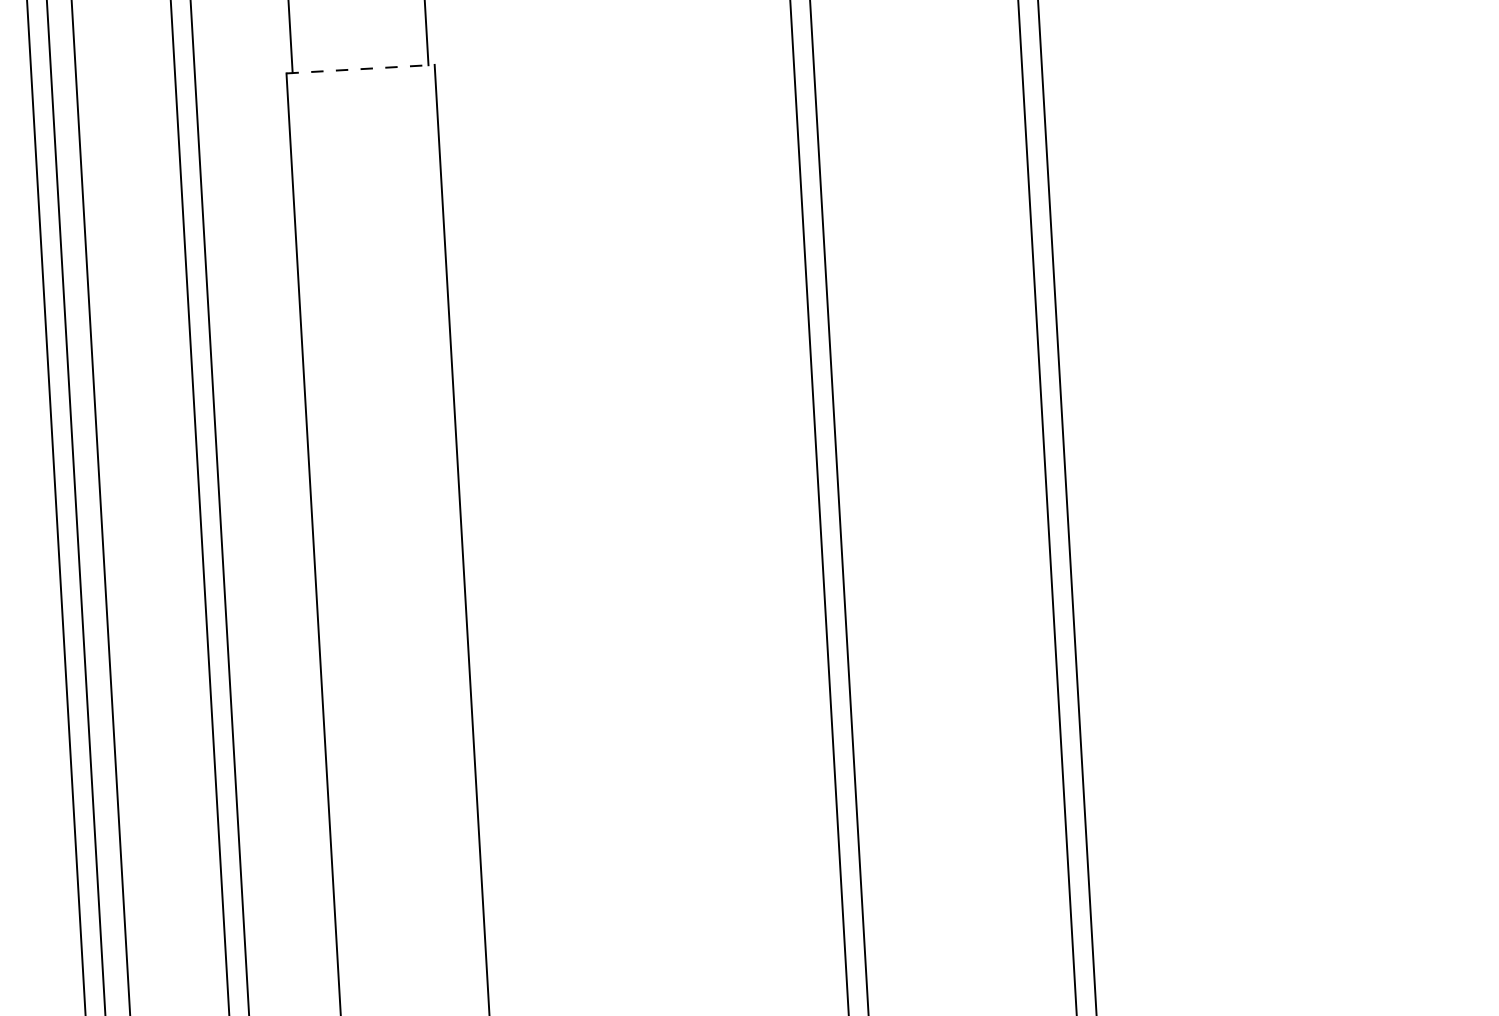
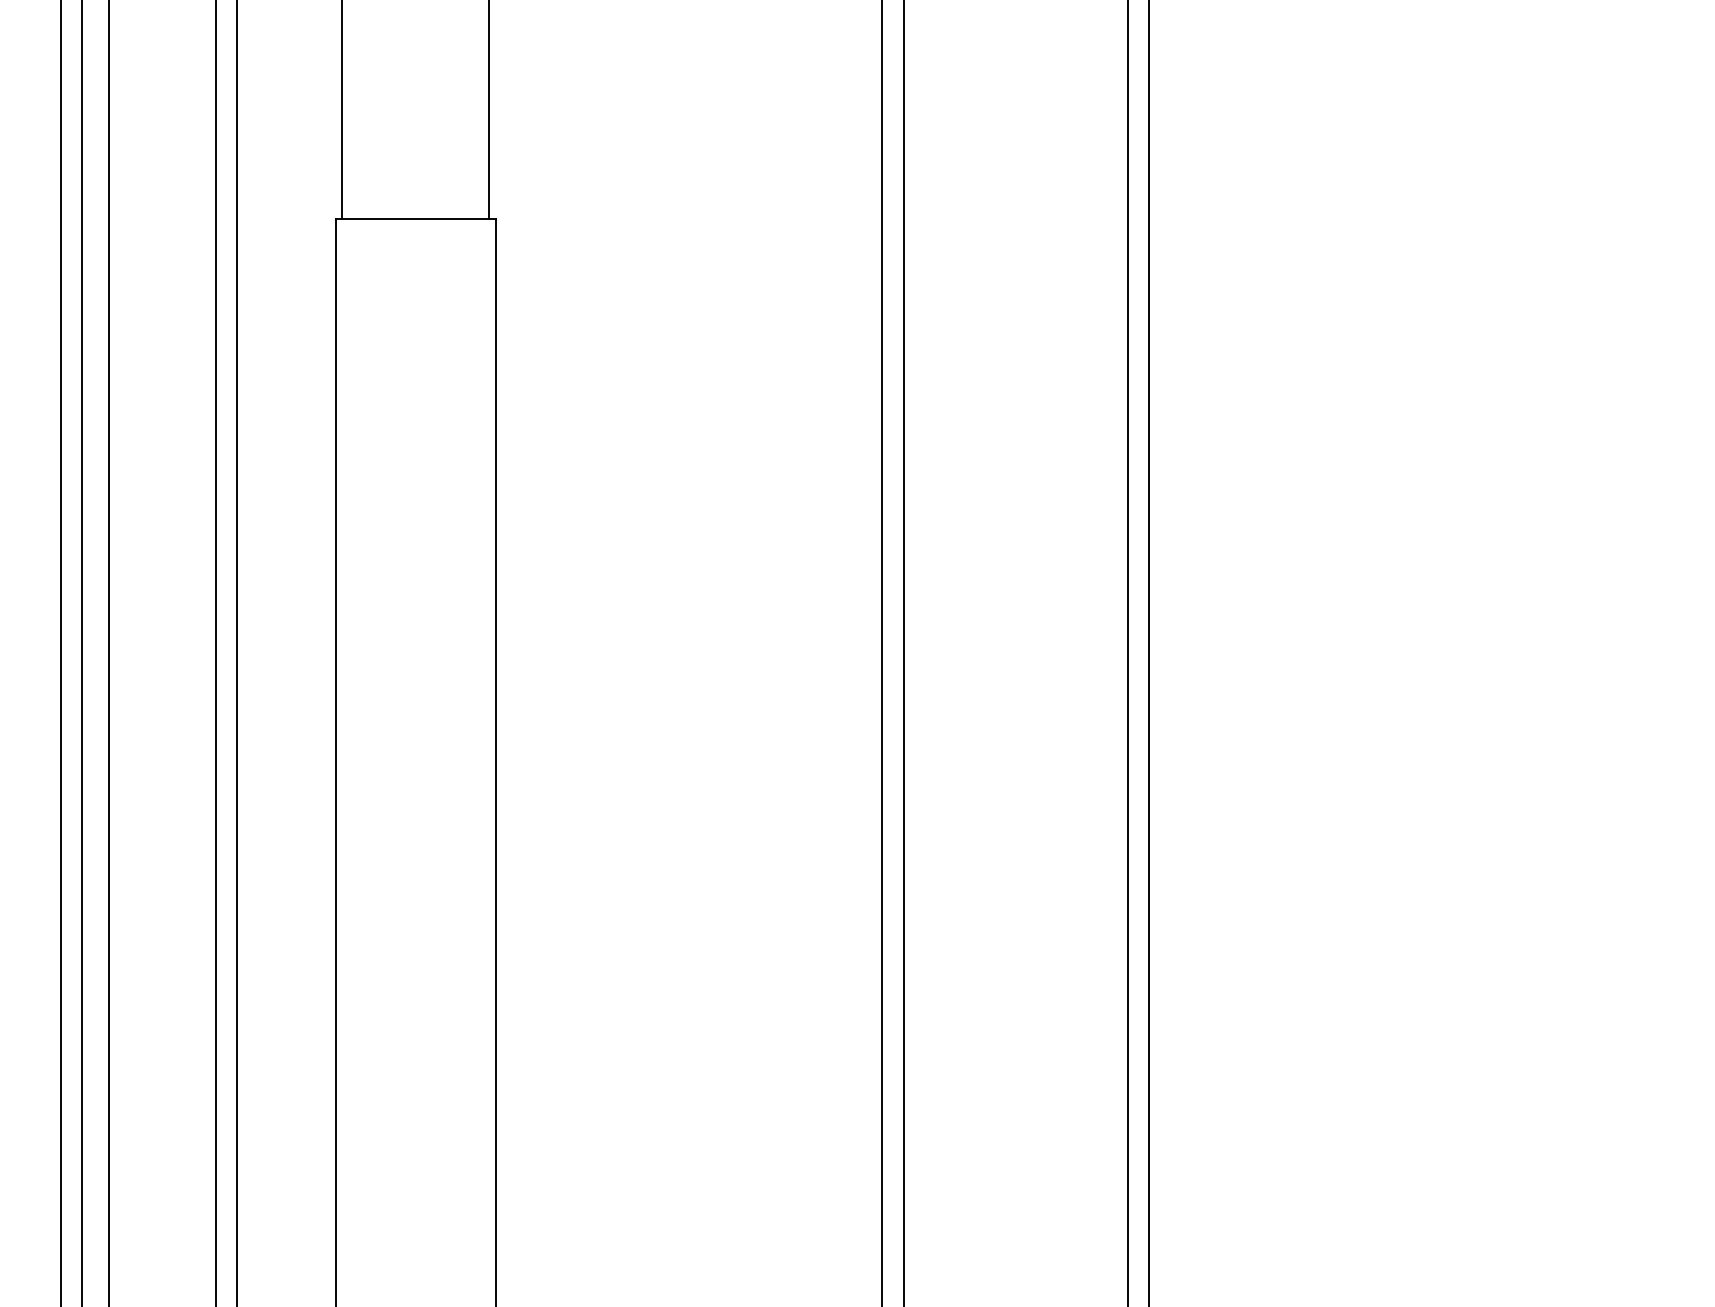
line: (361, 68) -> (416, 218), dashed -> solid

